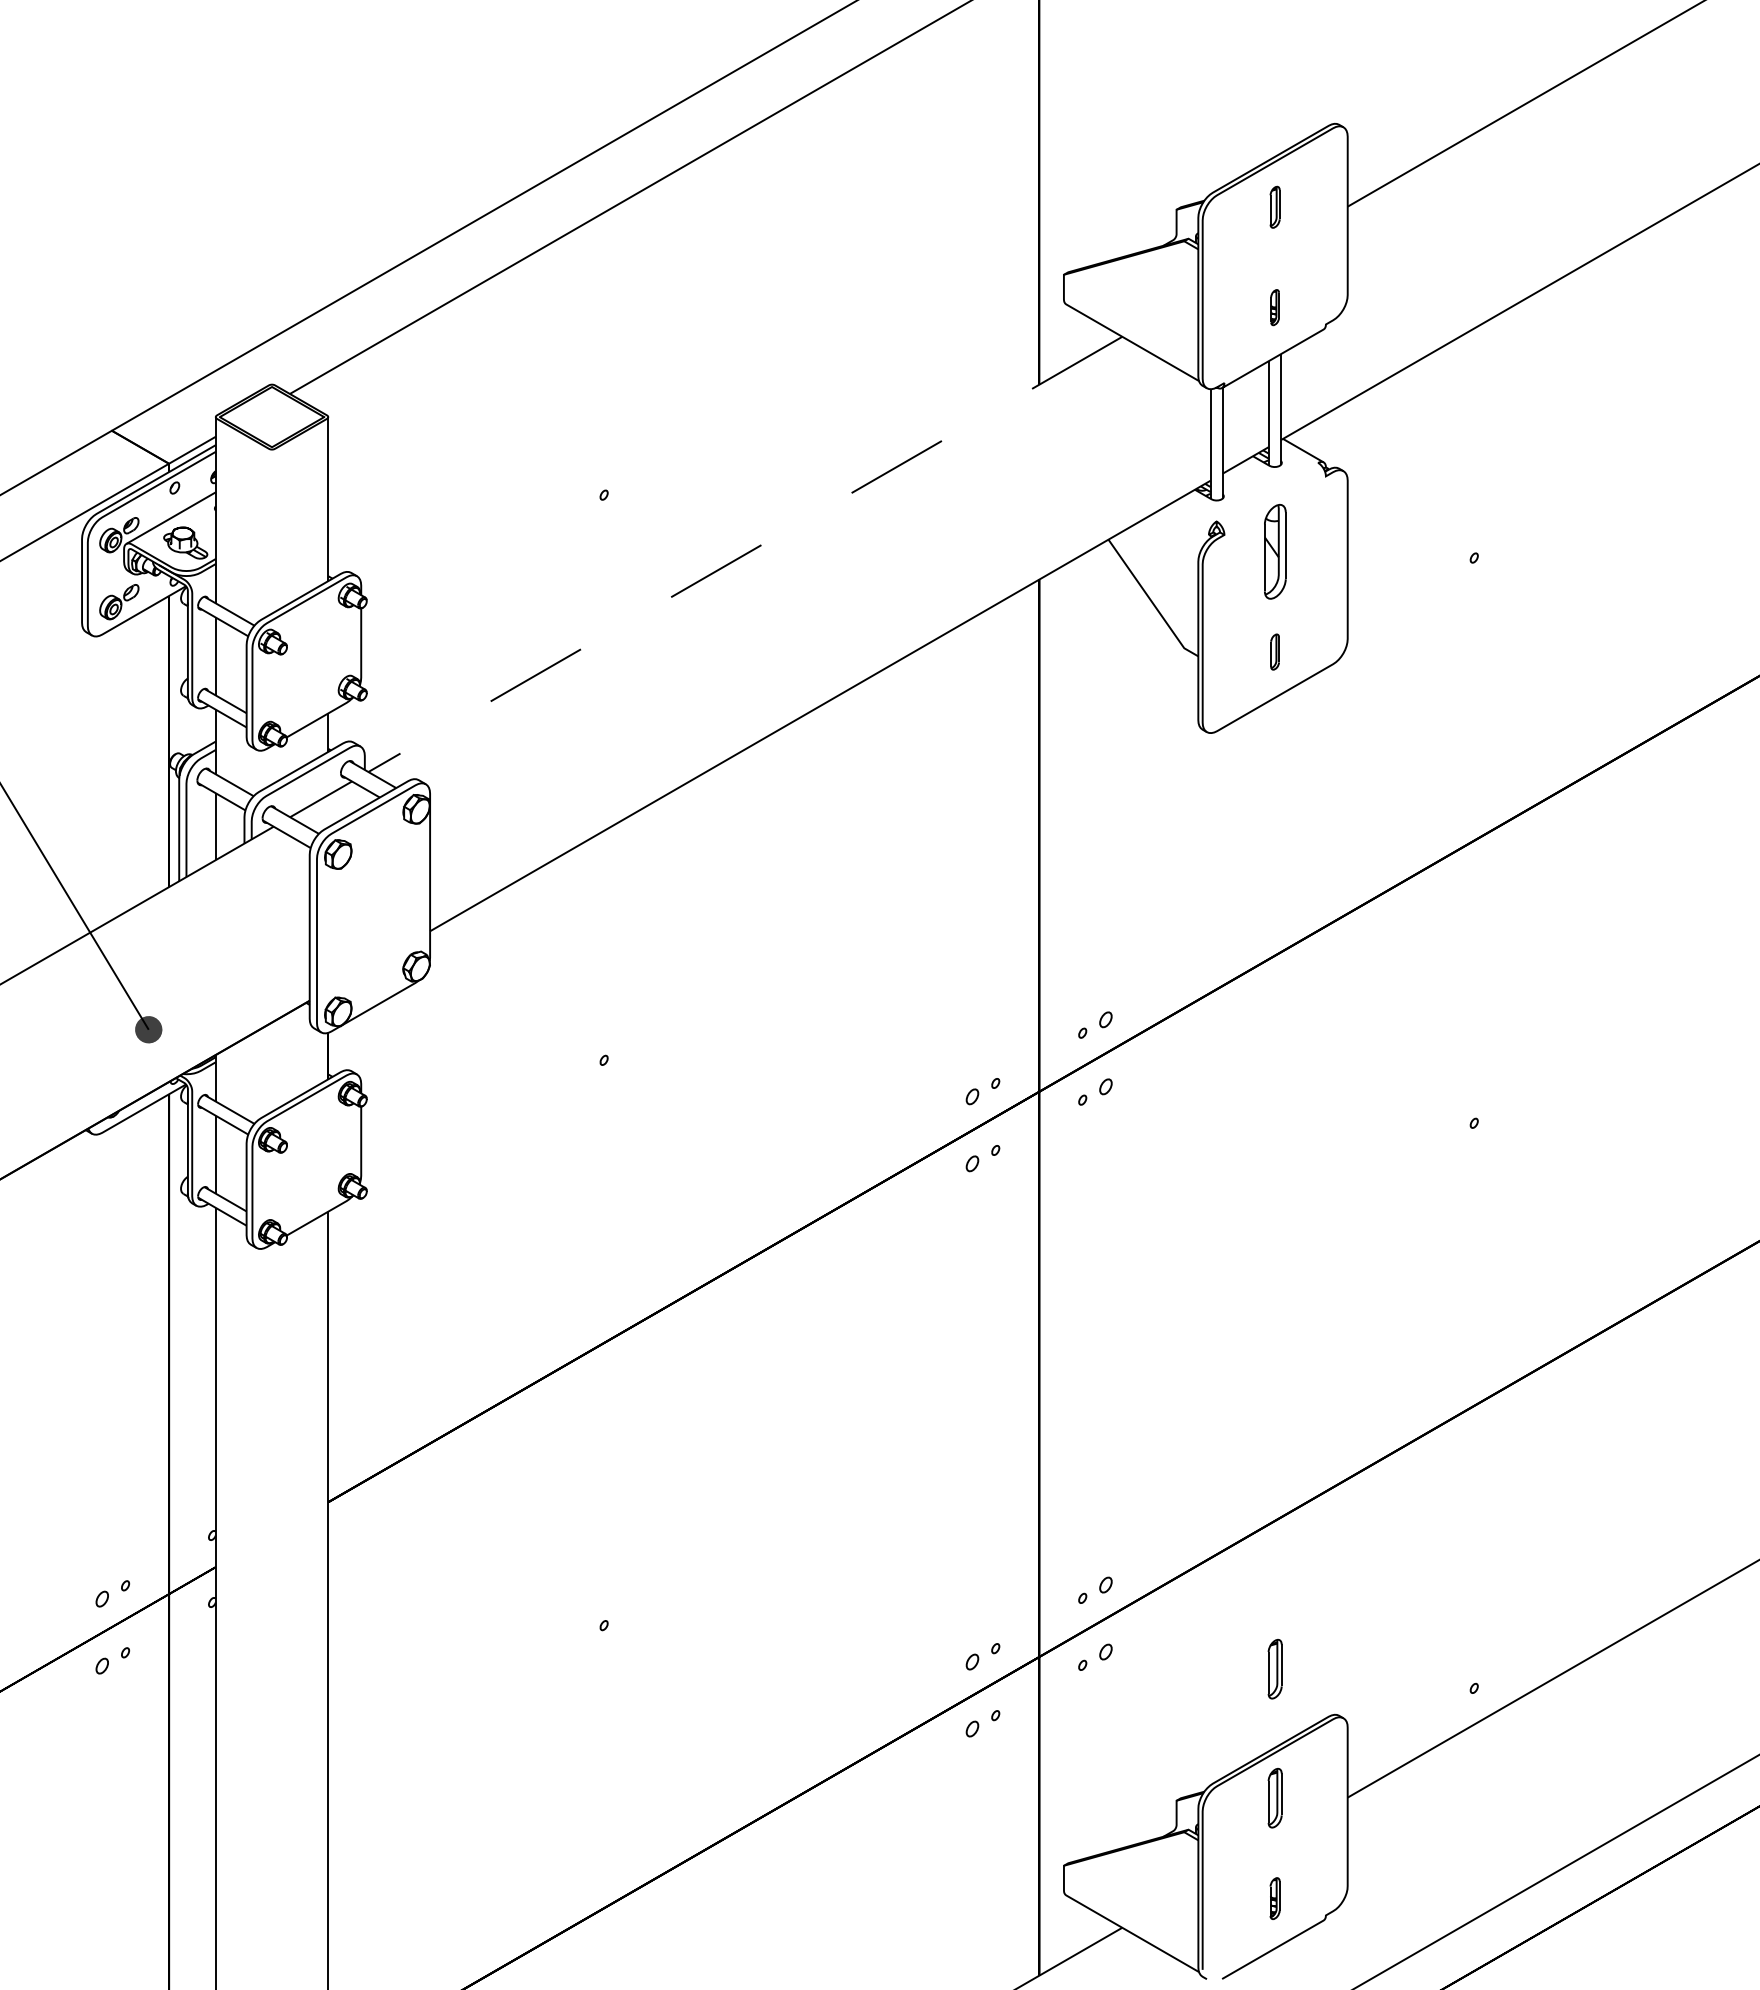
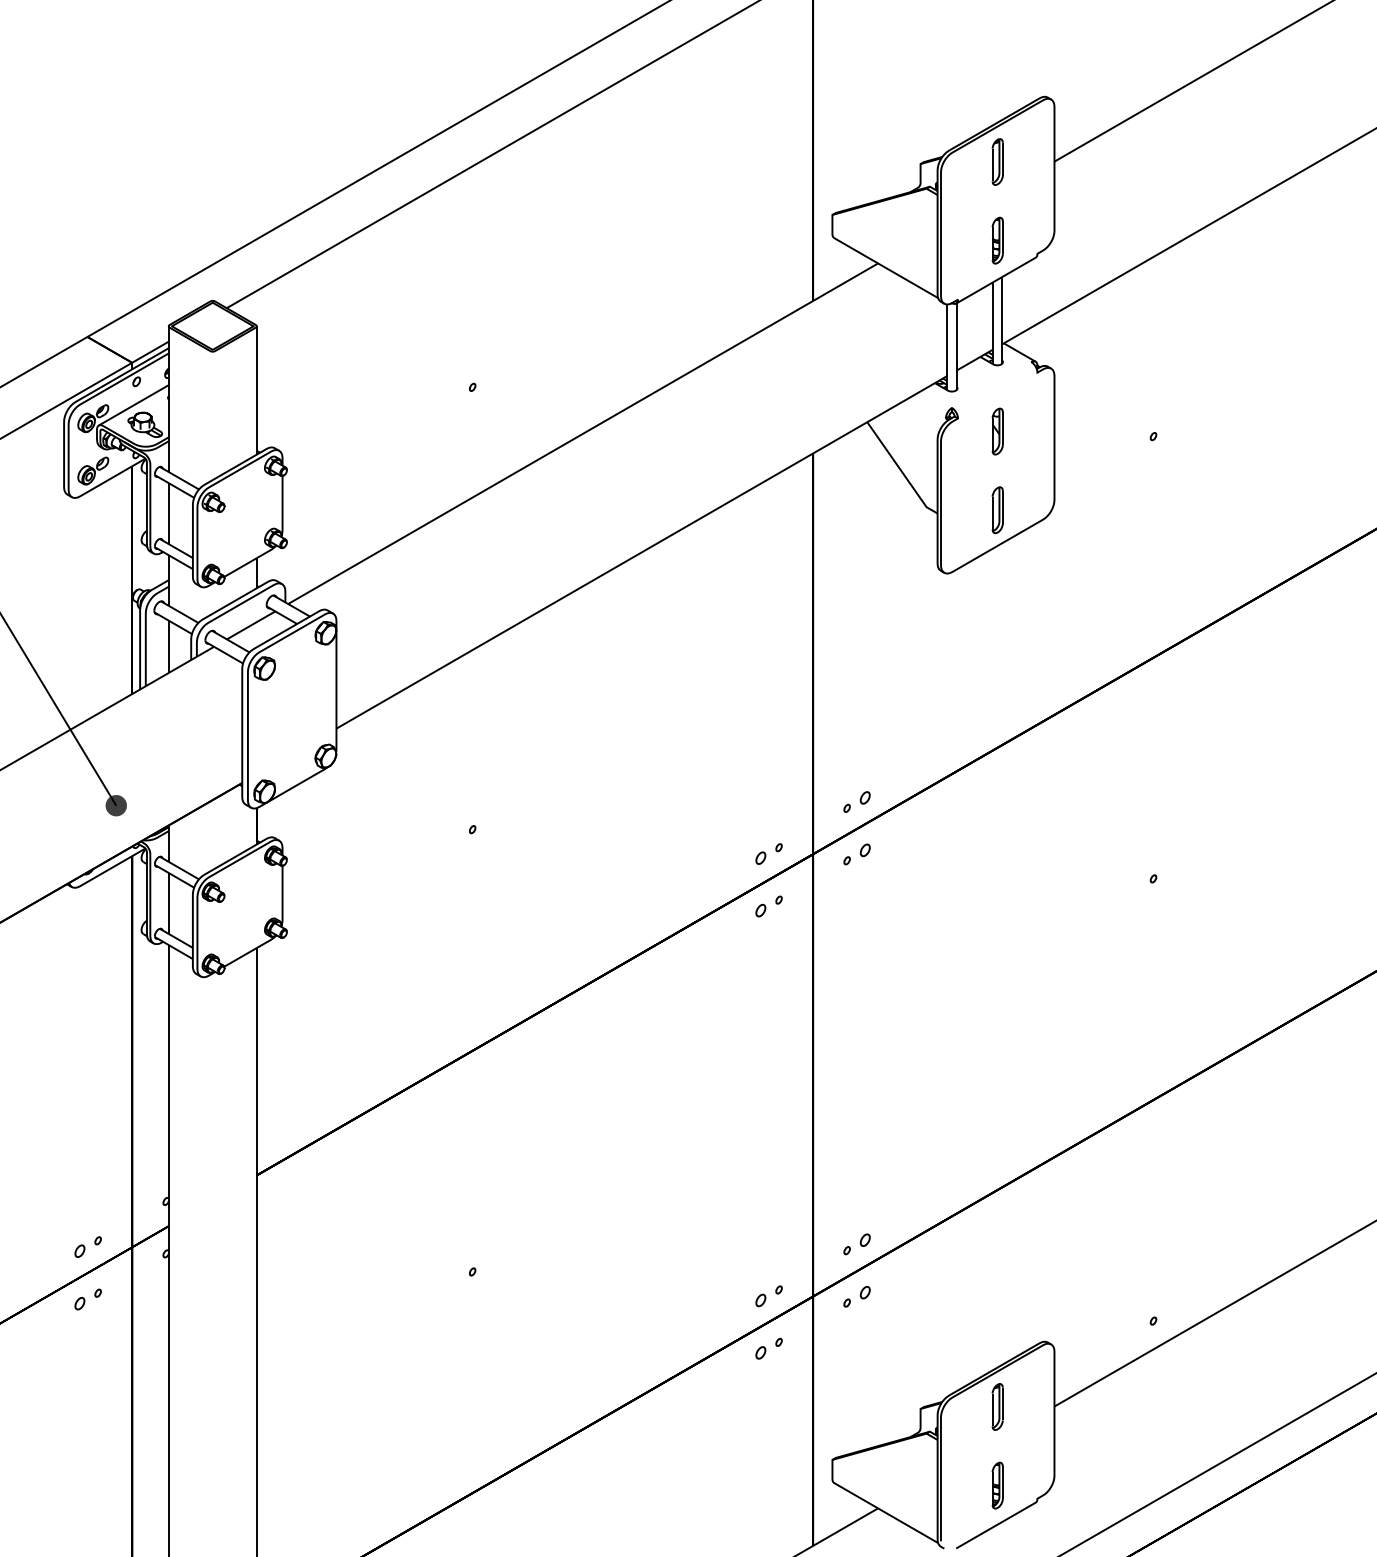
part: (1274, 207) -> (997, 162), size x1.43
part: (1274, 307) -> (997, 240), size x1.67
part: (1274, 551) -> (997, 431), size x0.62
line: (744, 554) -> (582, 433), dashed -> solid
part: (1274, 651) -> (997, 509), size x1.67
part: (1274, 1669) -> (997, 1306), removed
part: (1274, 1898) -> (997, 1485), size x1.43

